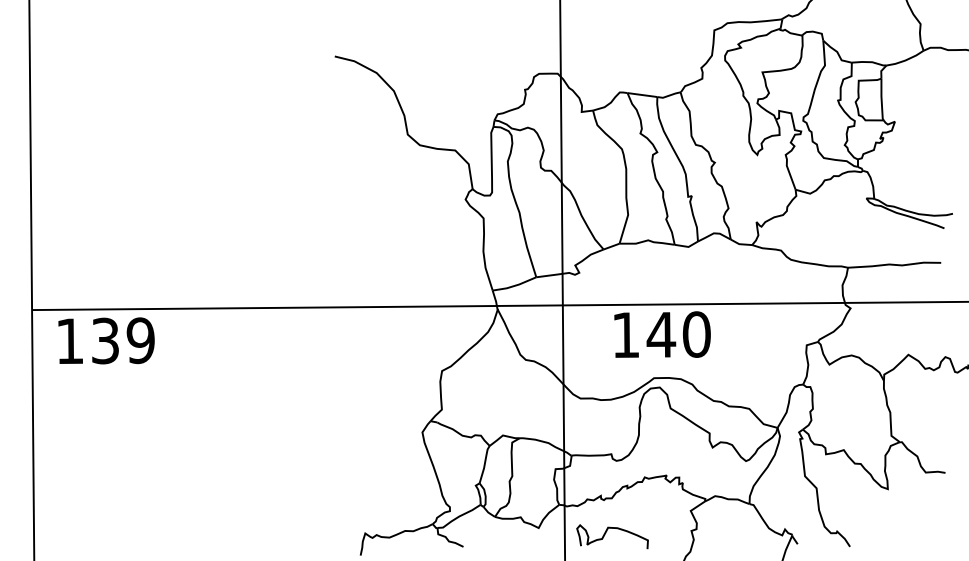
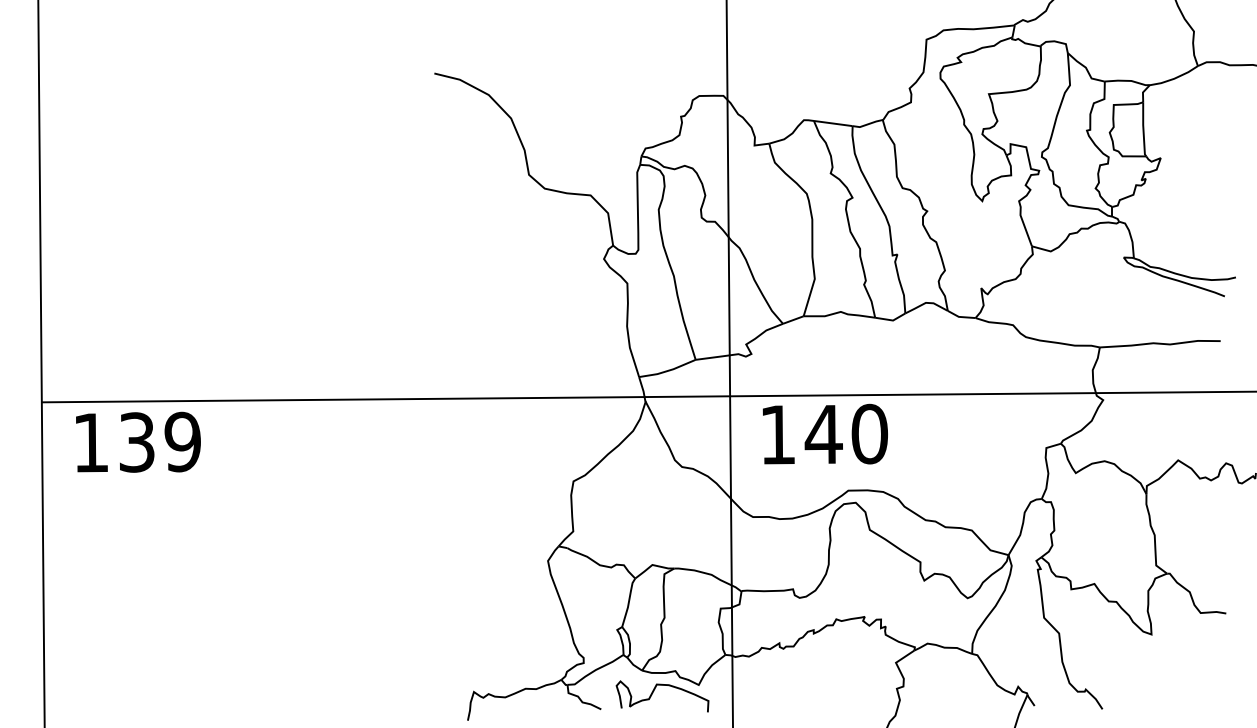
text: (661, 334) -> (824, 433), moved
curve: (606, 533) -> (654, 691), moved

